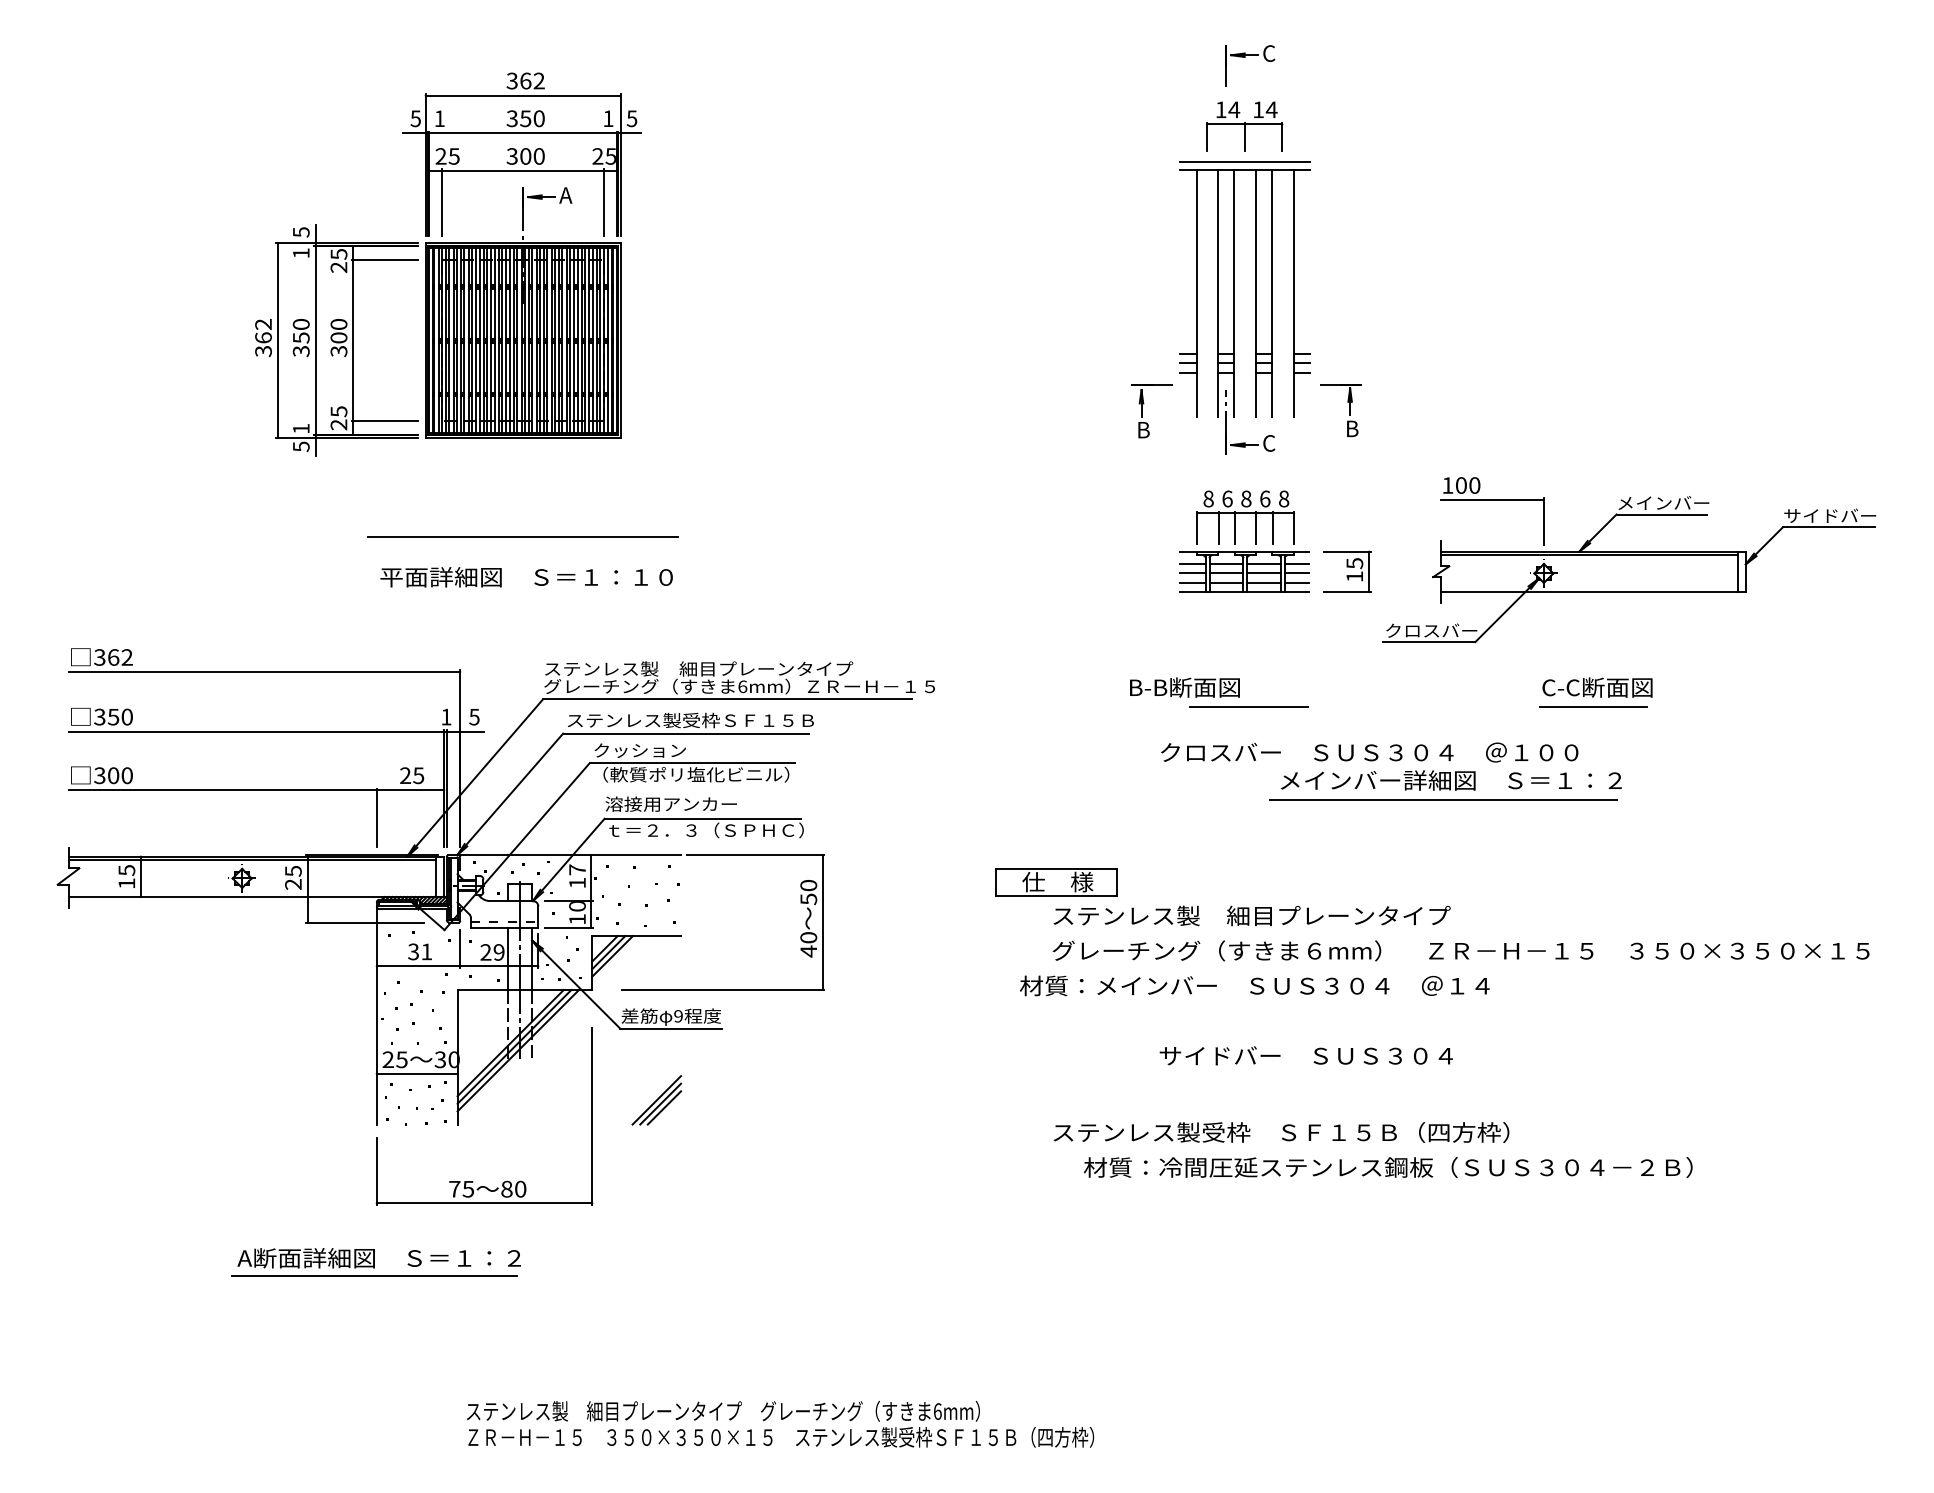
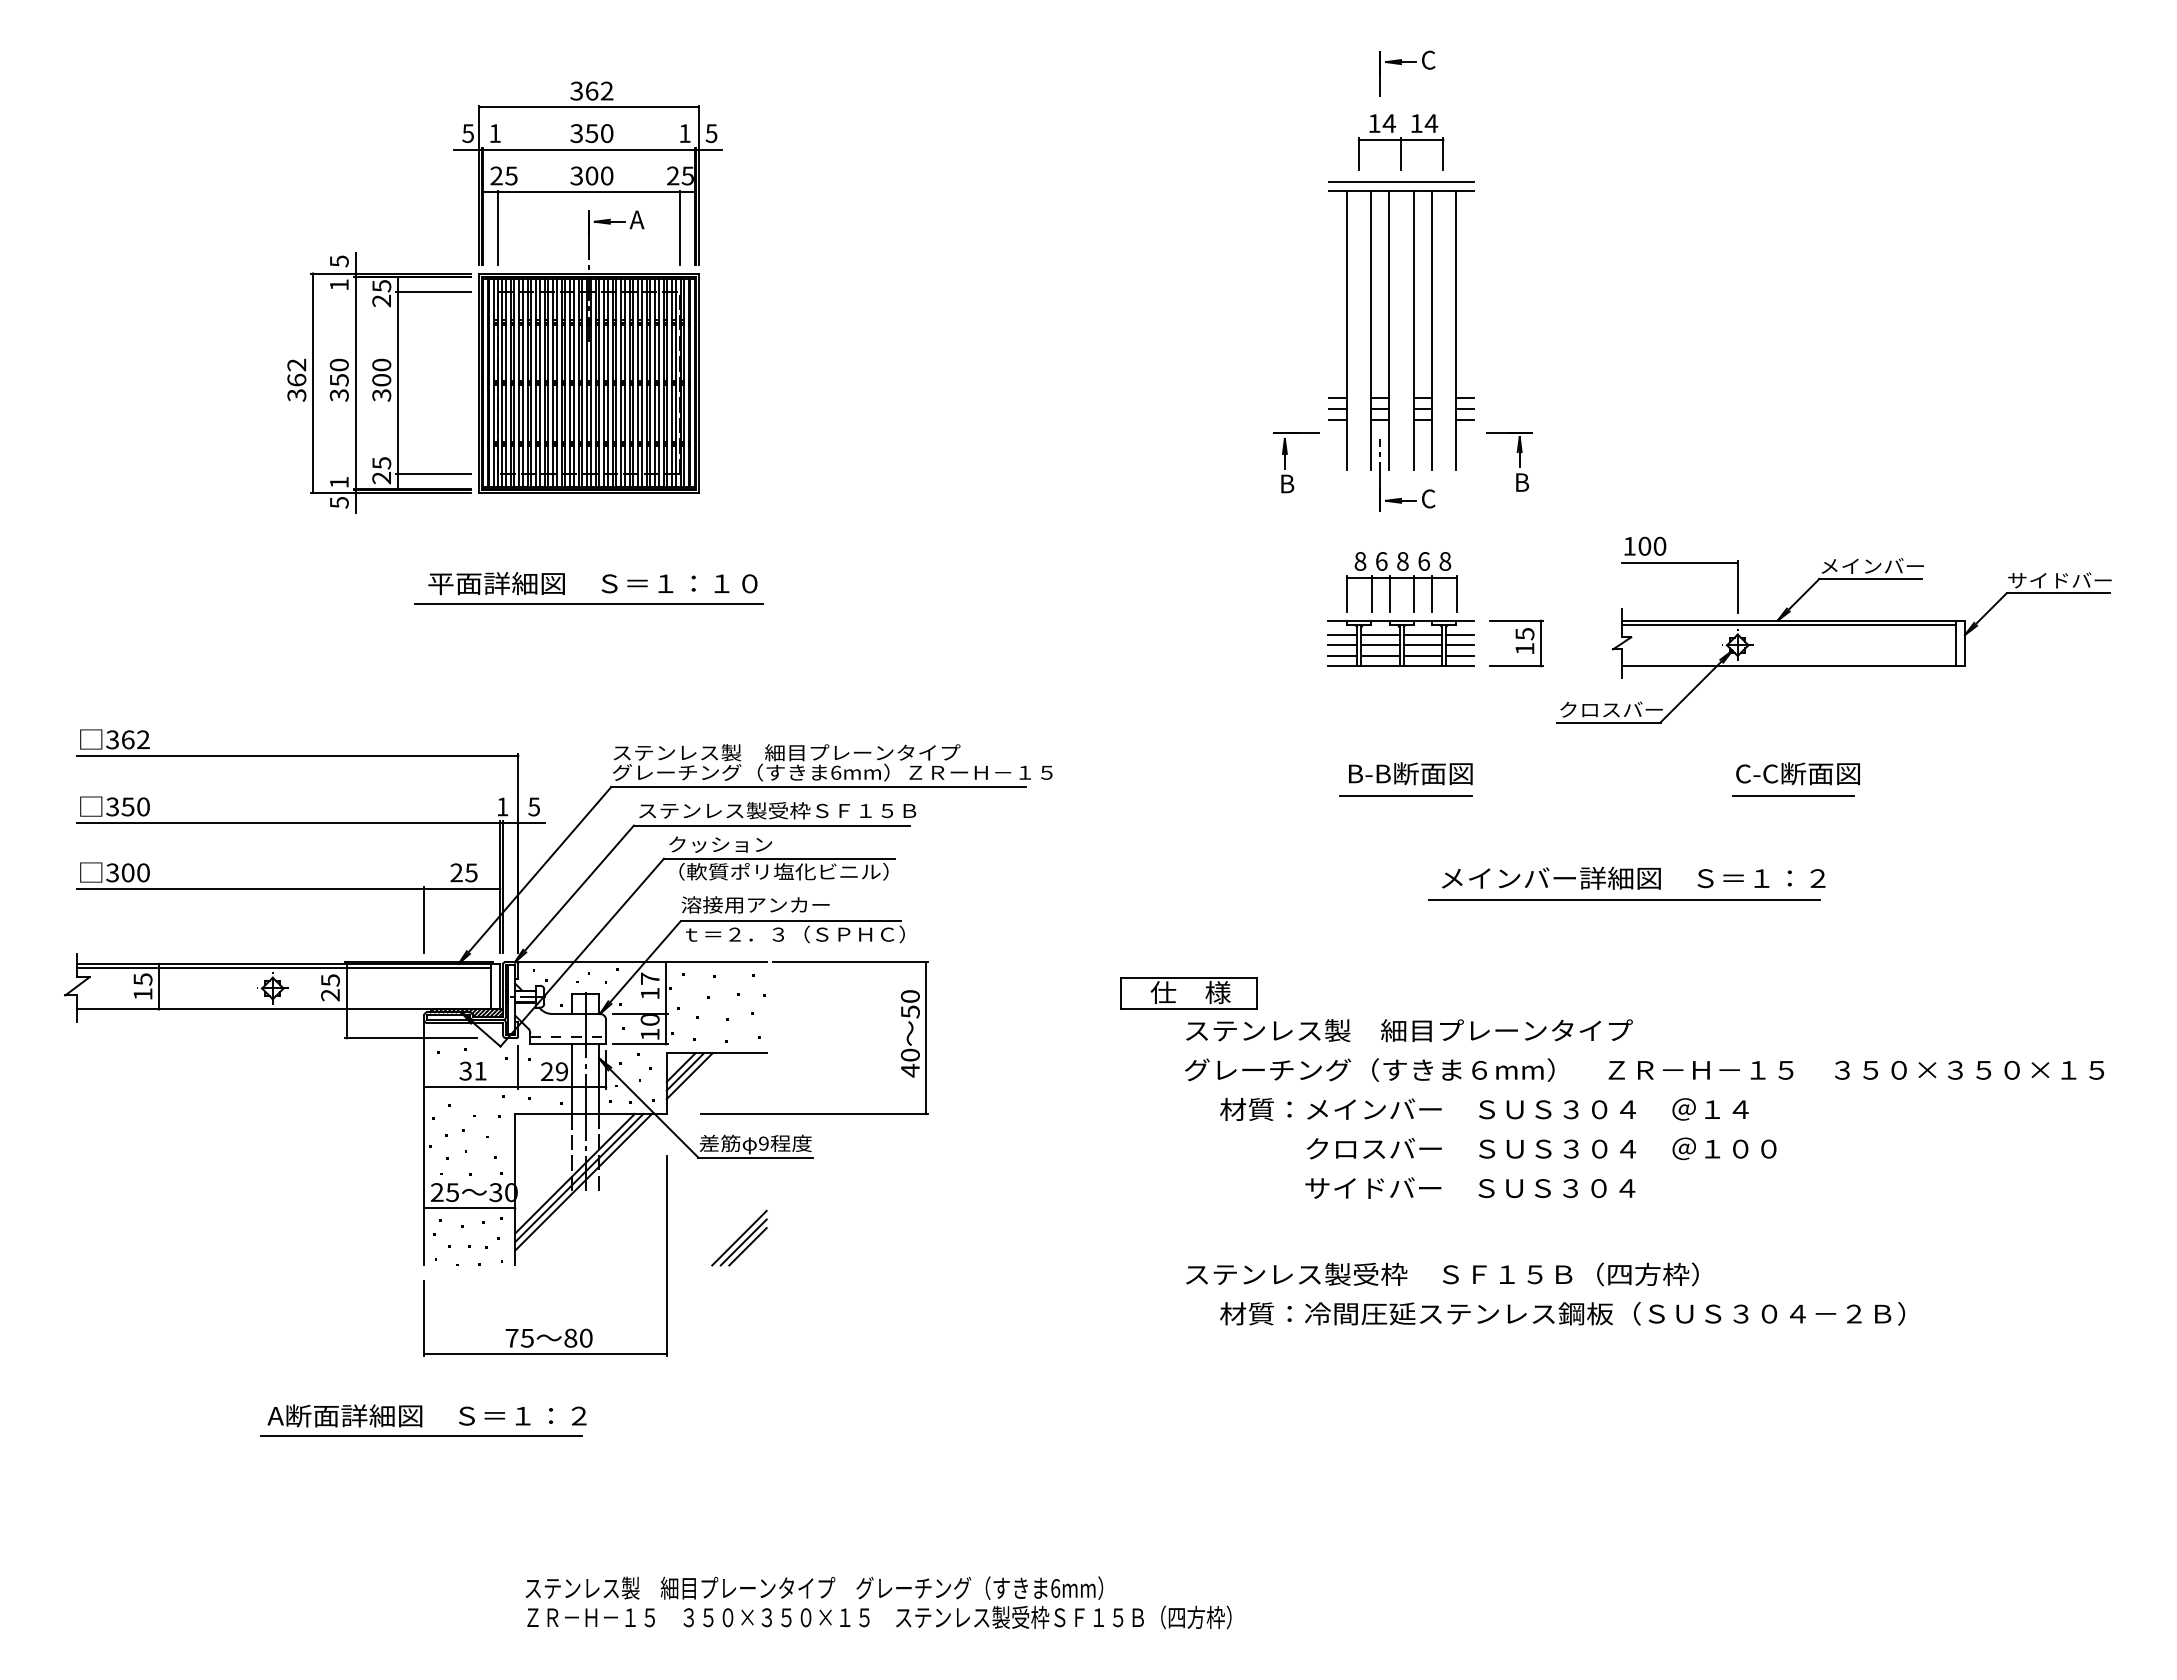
text: (526, 577) -> (592, 583), moved
text: (1184, 687) -> (1410, 773), moved
text: (1369, 752) -> (1541, 1148), moved
text: (1254, 985) -> (1484, 1108), moved

